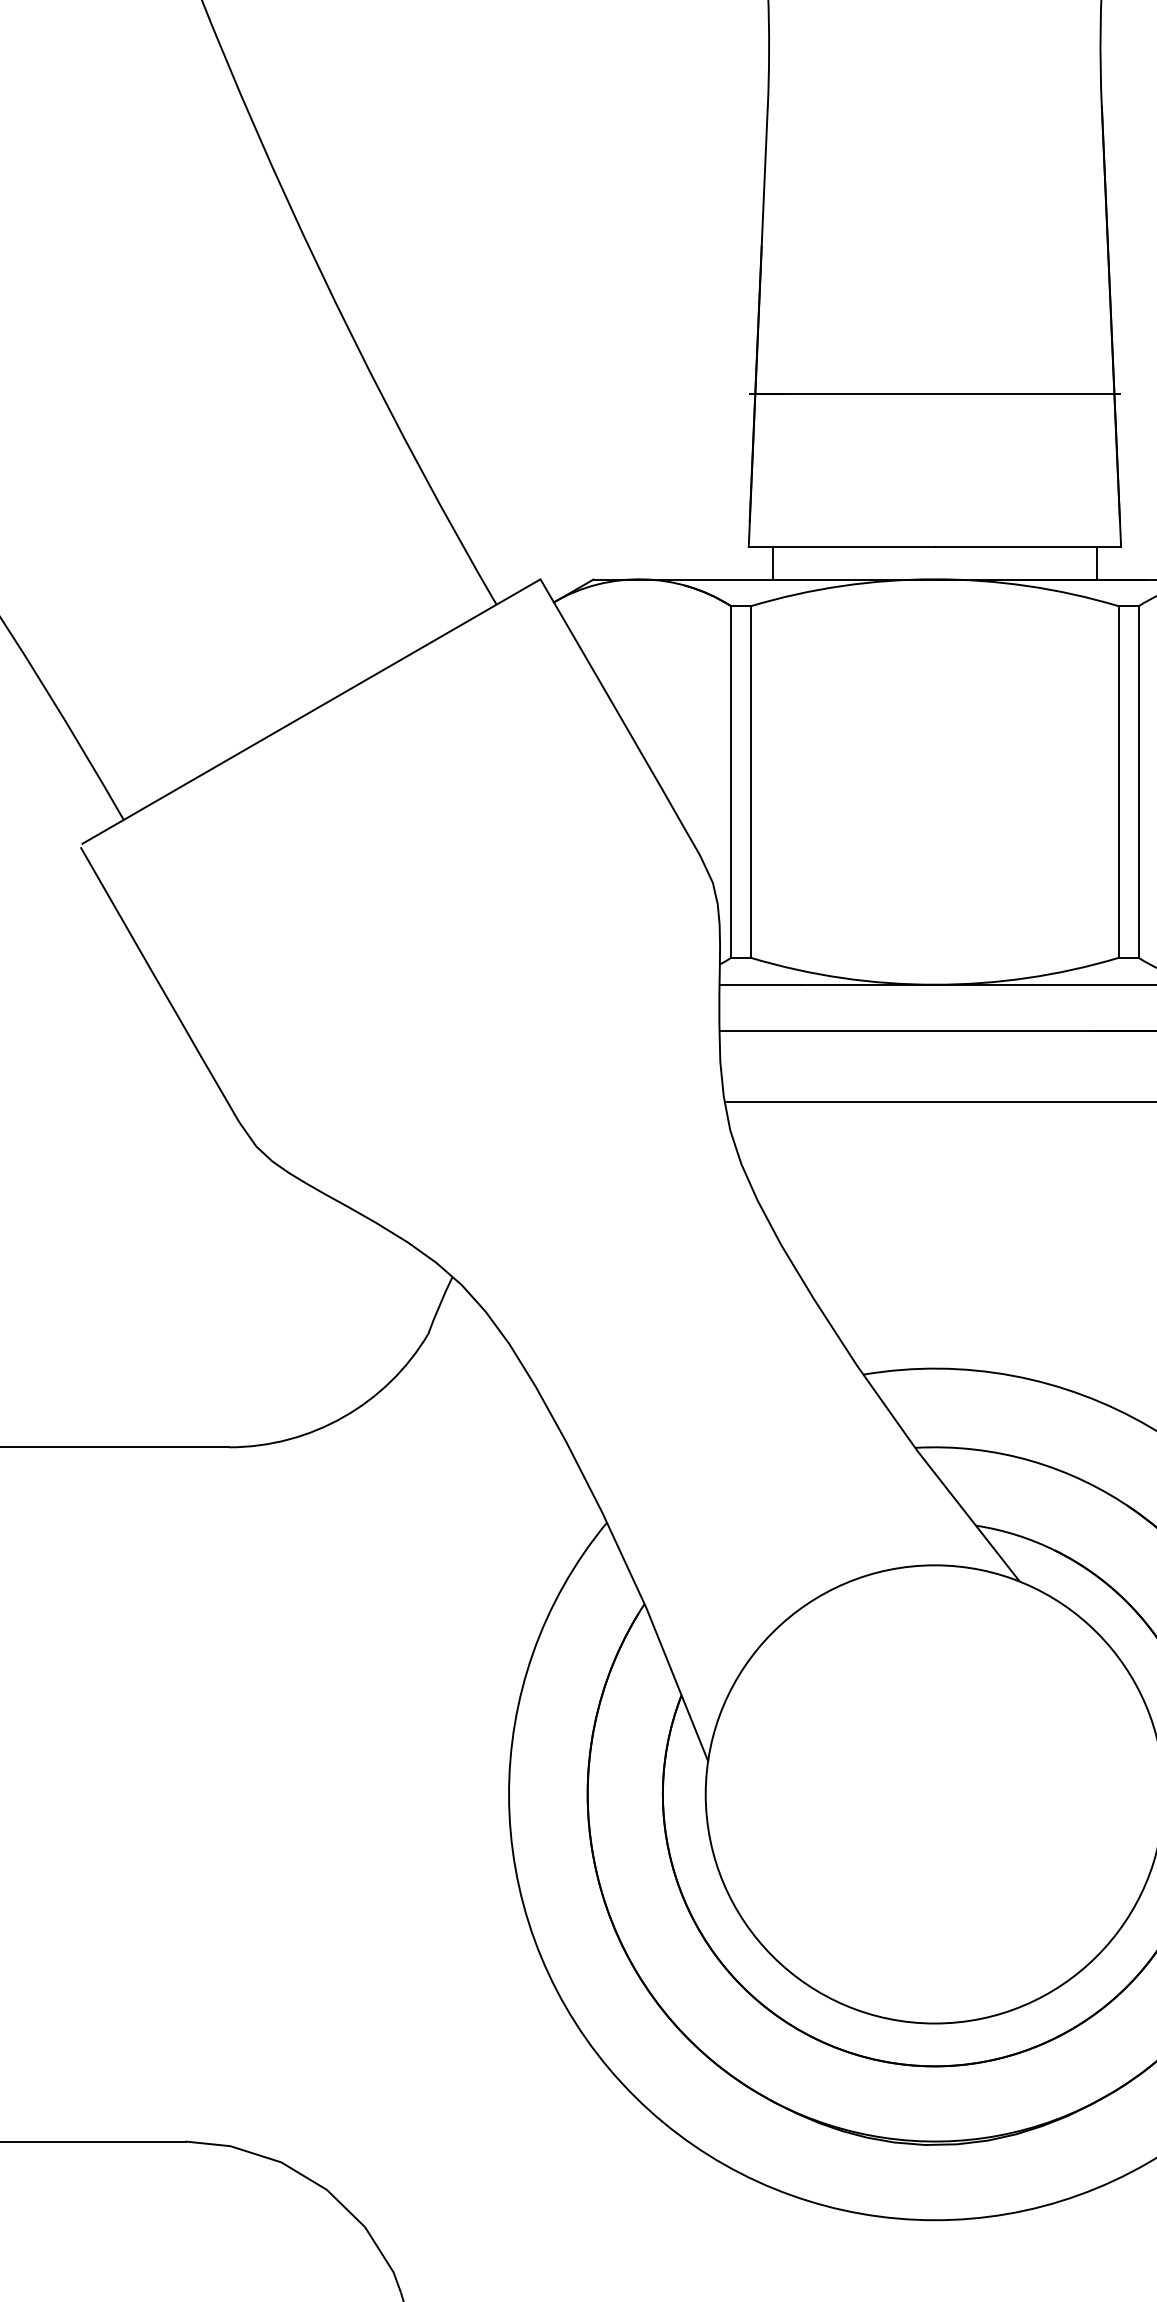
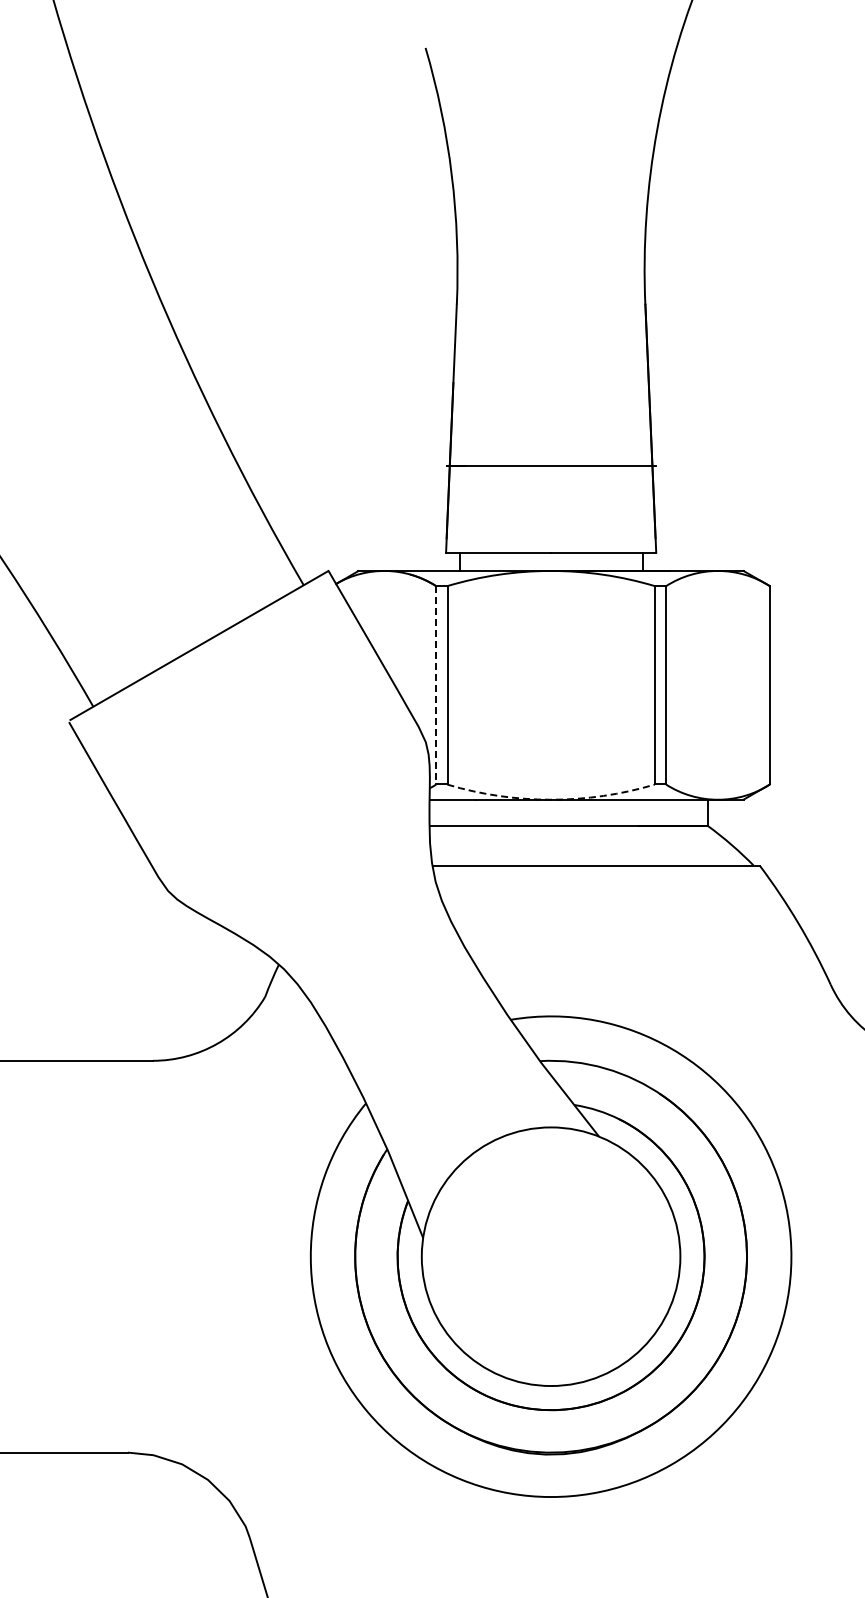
line: (731, 782) -> (436, 685), solid -> dashed
arc: (935, 984) -> (551, 799), solid -> dashed

